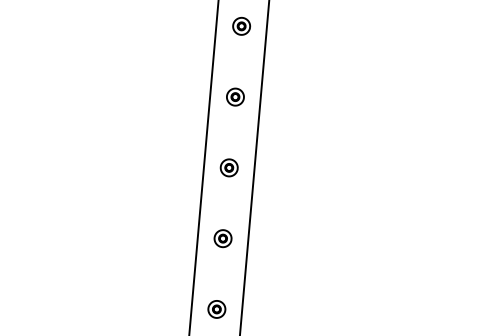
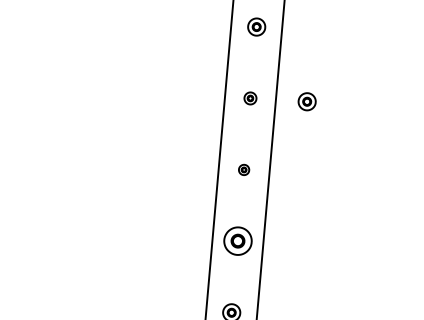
part: (235, 96) -> (250, 97), size x0.7
part: (291, 99) -> (307, 100), added
part: (228, 167) -> (243, 169), size x0.6
part: (222, 238) -> (237, 241), size x1.6

